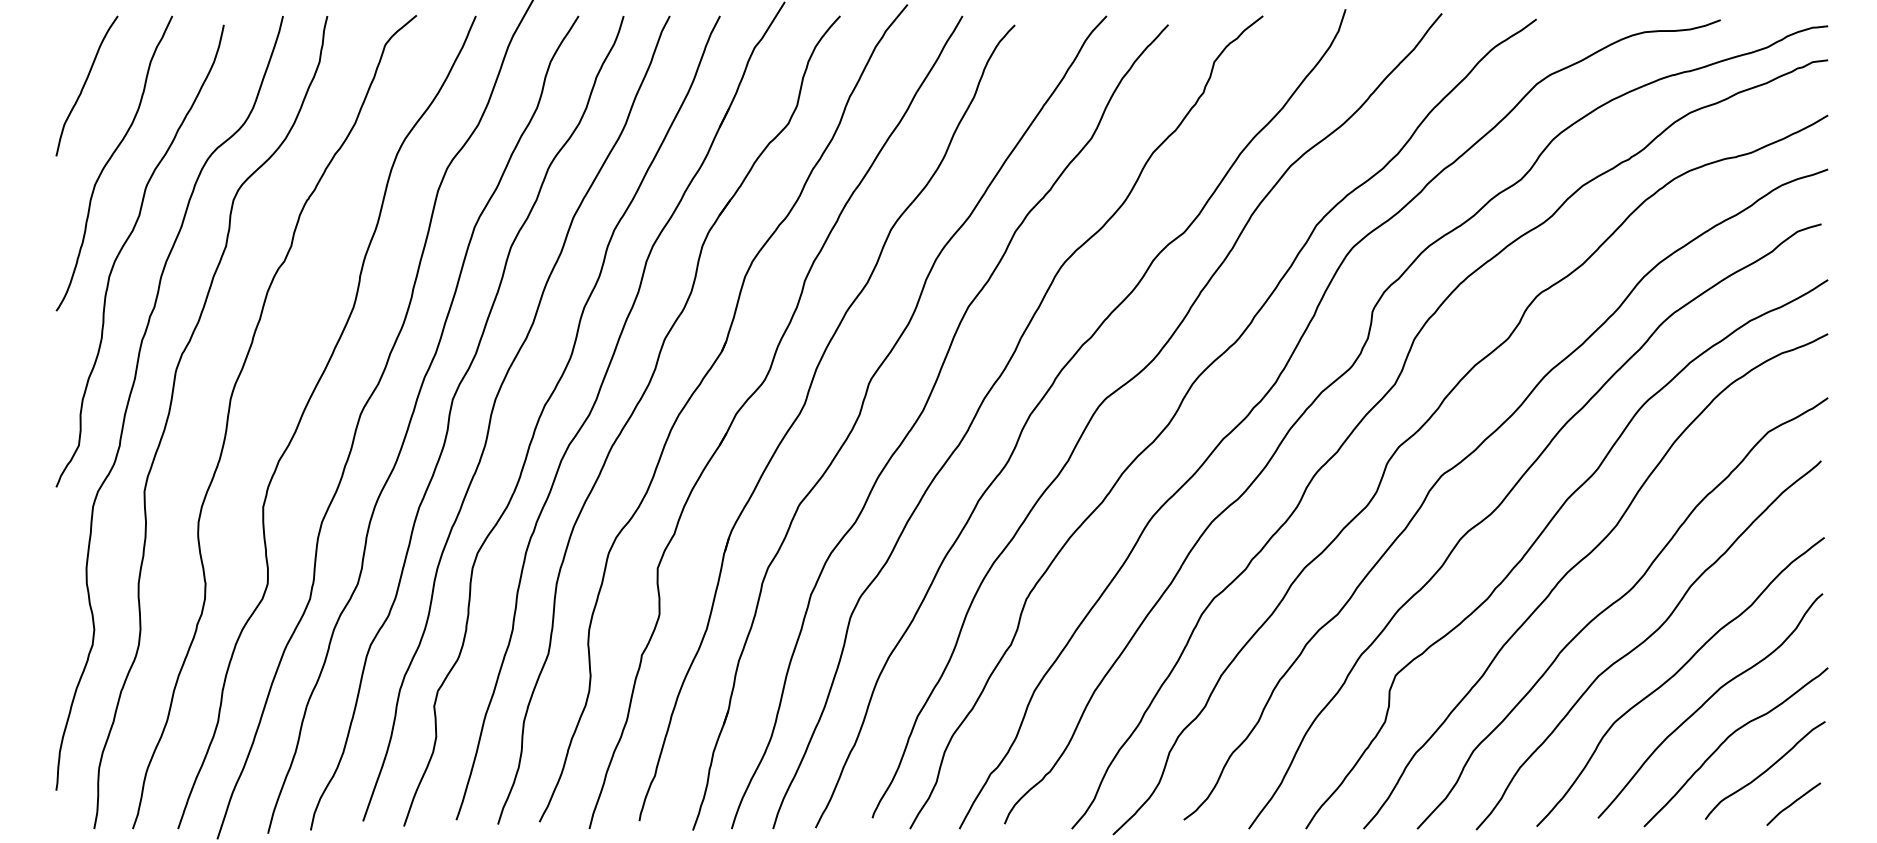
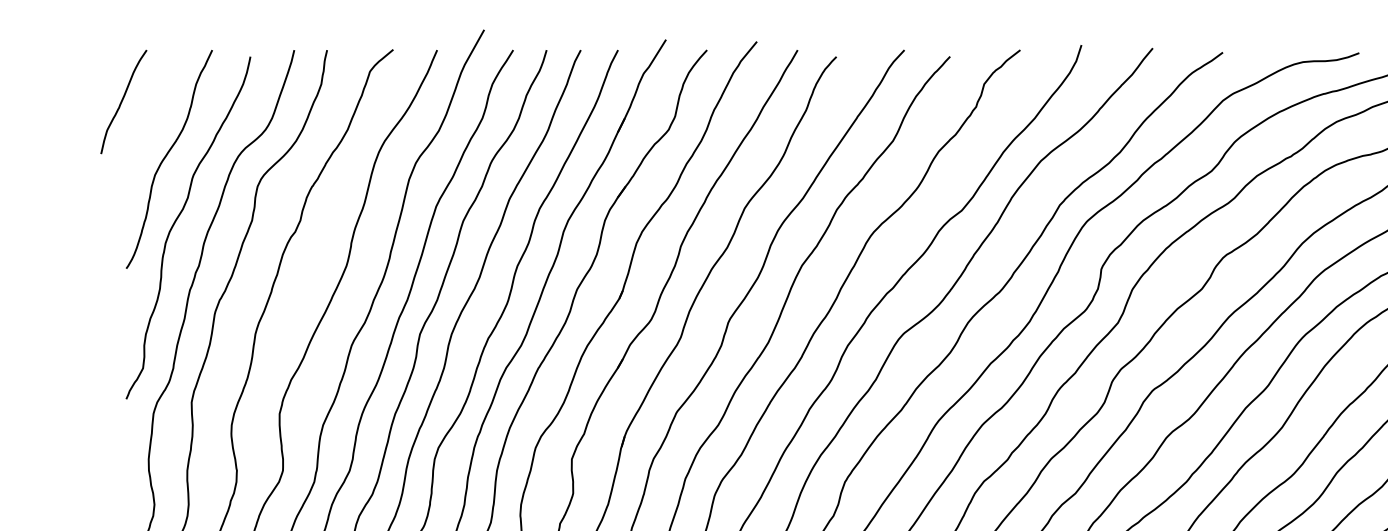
curve: (85, 84) -> (122, 100), moved

